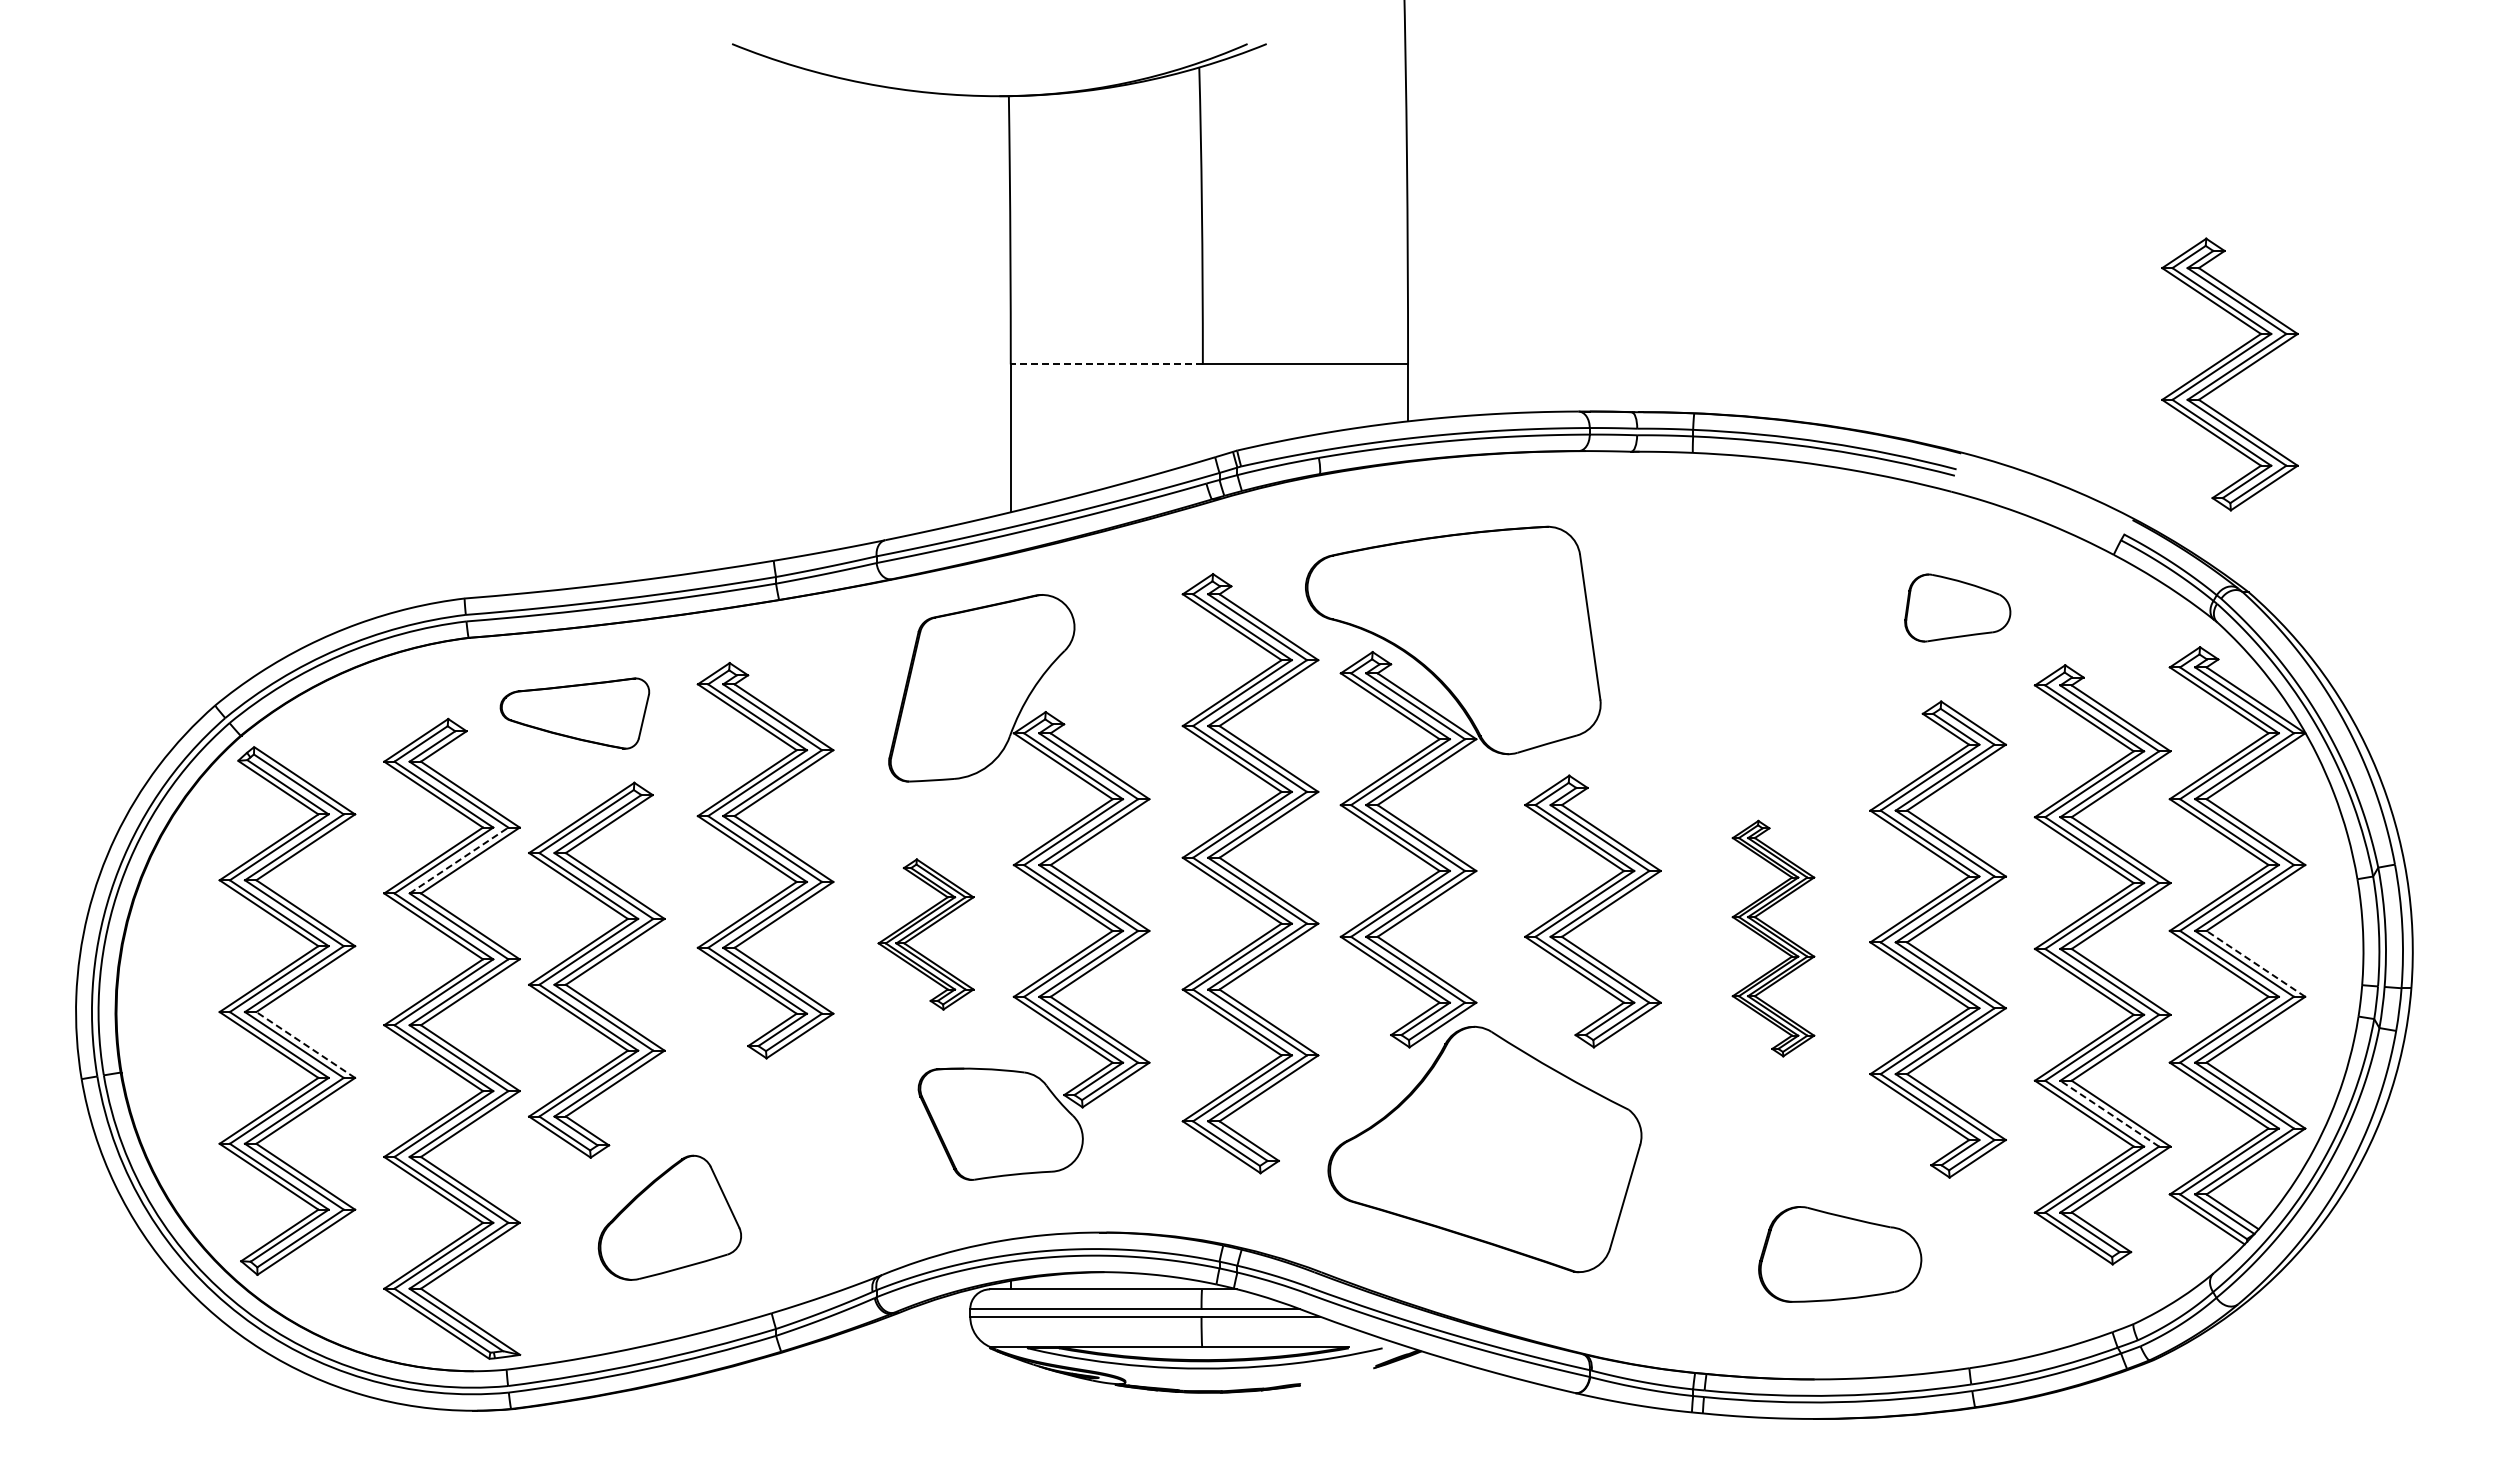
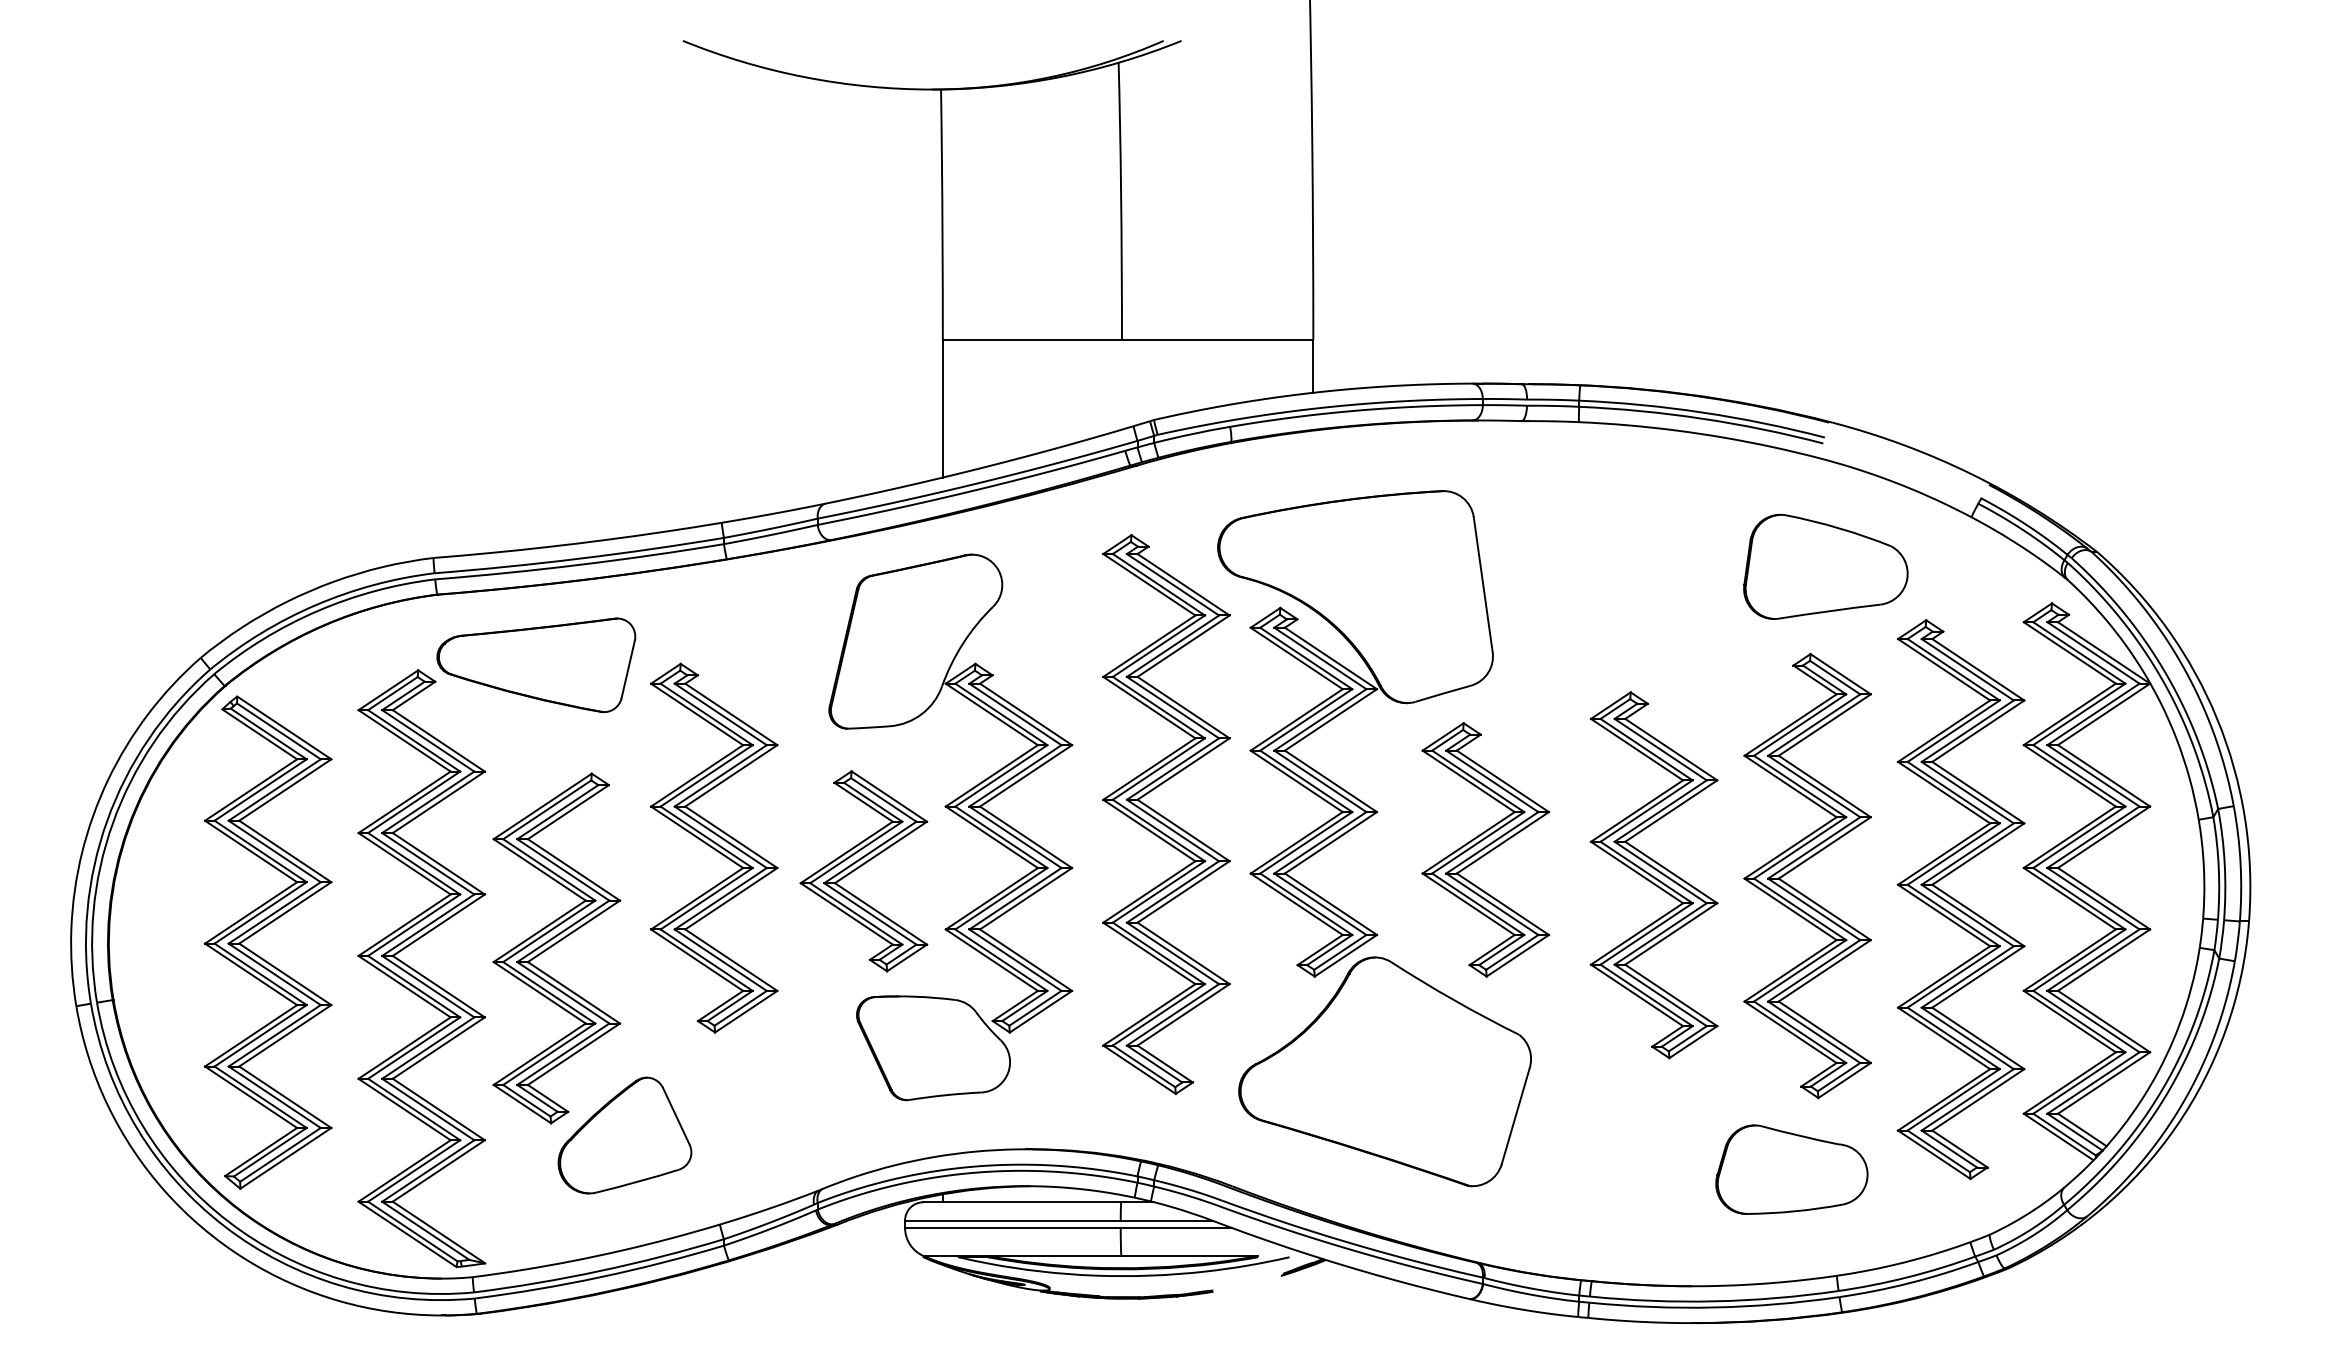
line: (1106, 364) -> (1032, 339), dashed -> solid
part: (2229, 374) -> (2079, 349), removed
part: (1957, 607) -> (1825, 566), size x1.67
part: (574, 713) -> (535, 665), size x1.43
line: (459, 860) -> (428, 802), dashed -> solid
part: (765, 860) -> (714, 848), moved
part: (925, 934) -> (863, 871), size x1.43
part: (1773, 938) -> (1654, 875), size x1.67
line: (2255, 963) -> (2103, 898), dashed -> solid
part: (596, 969) -> (556, 947), moved
line: (305, 1044) -> (285, 973), dashed -> solid
line: (2109, 1113) -> (1967, 1038), dashed -> solid
part: (1840, 1254) -> (1792, 1169), moved

